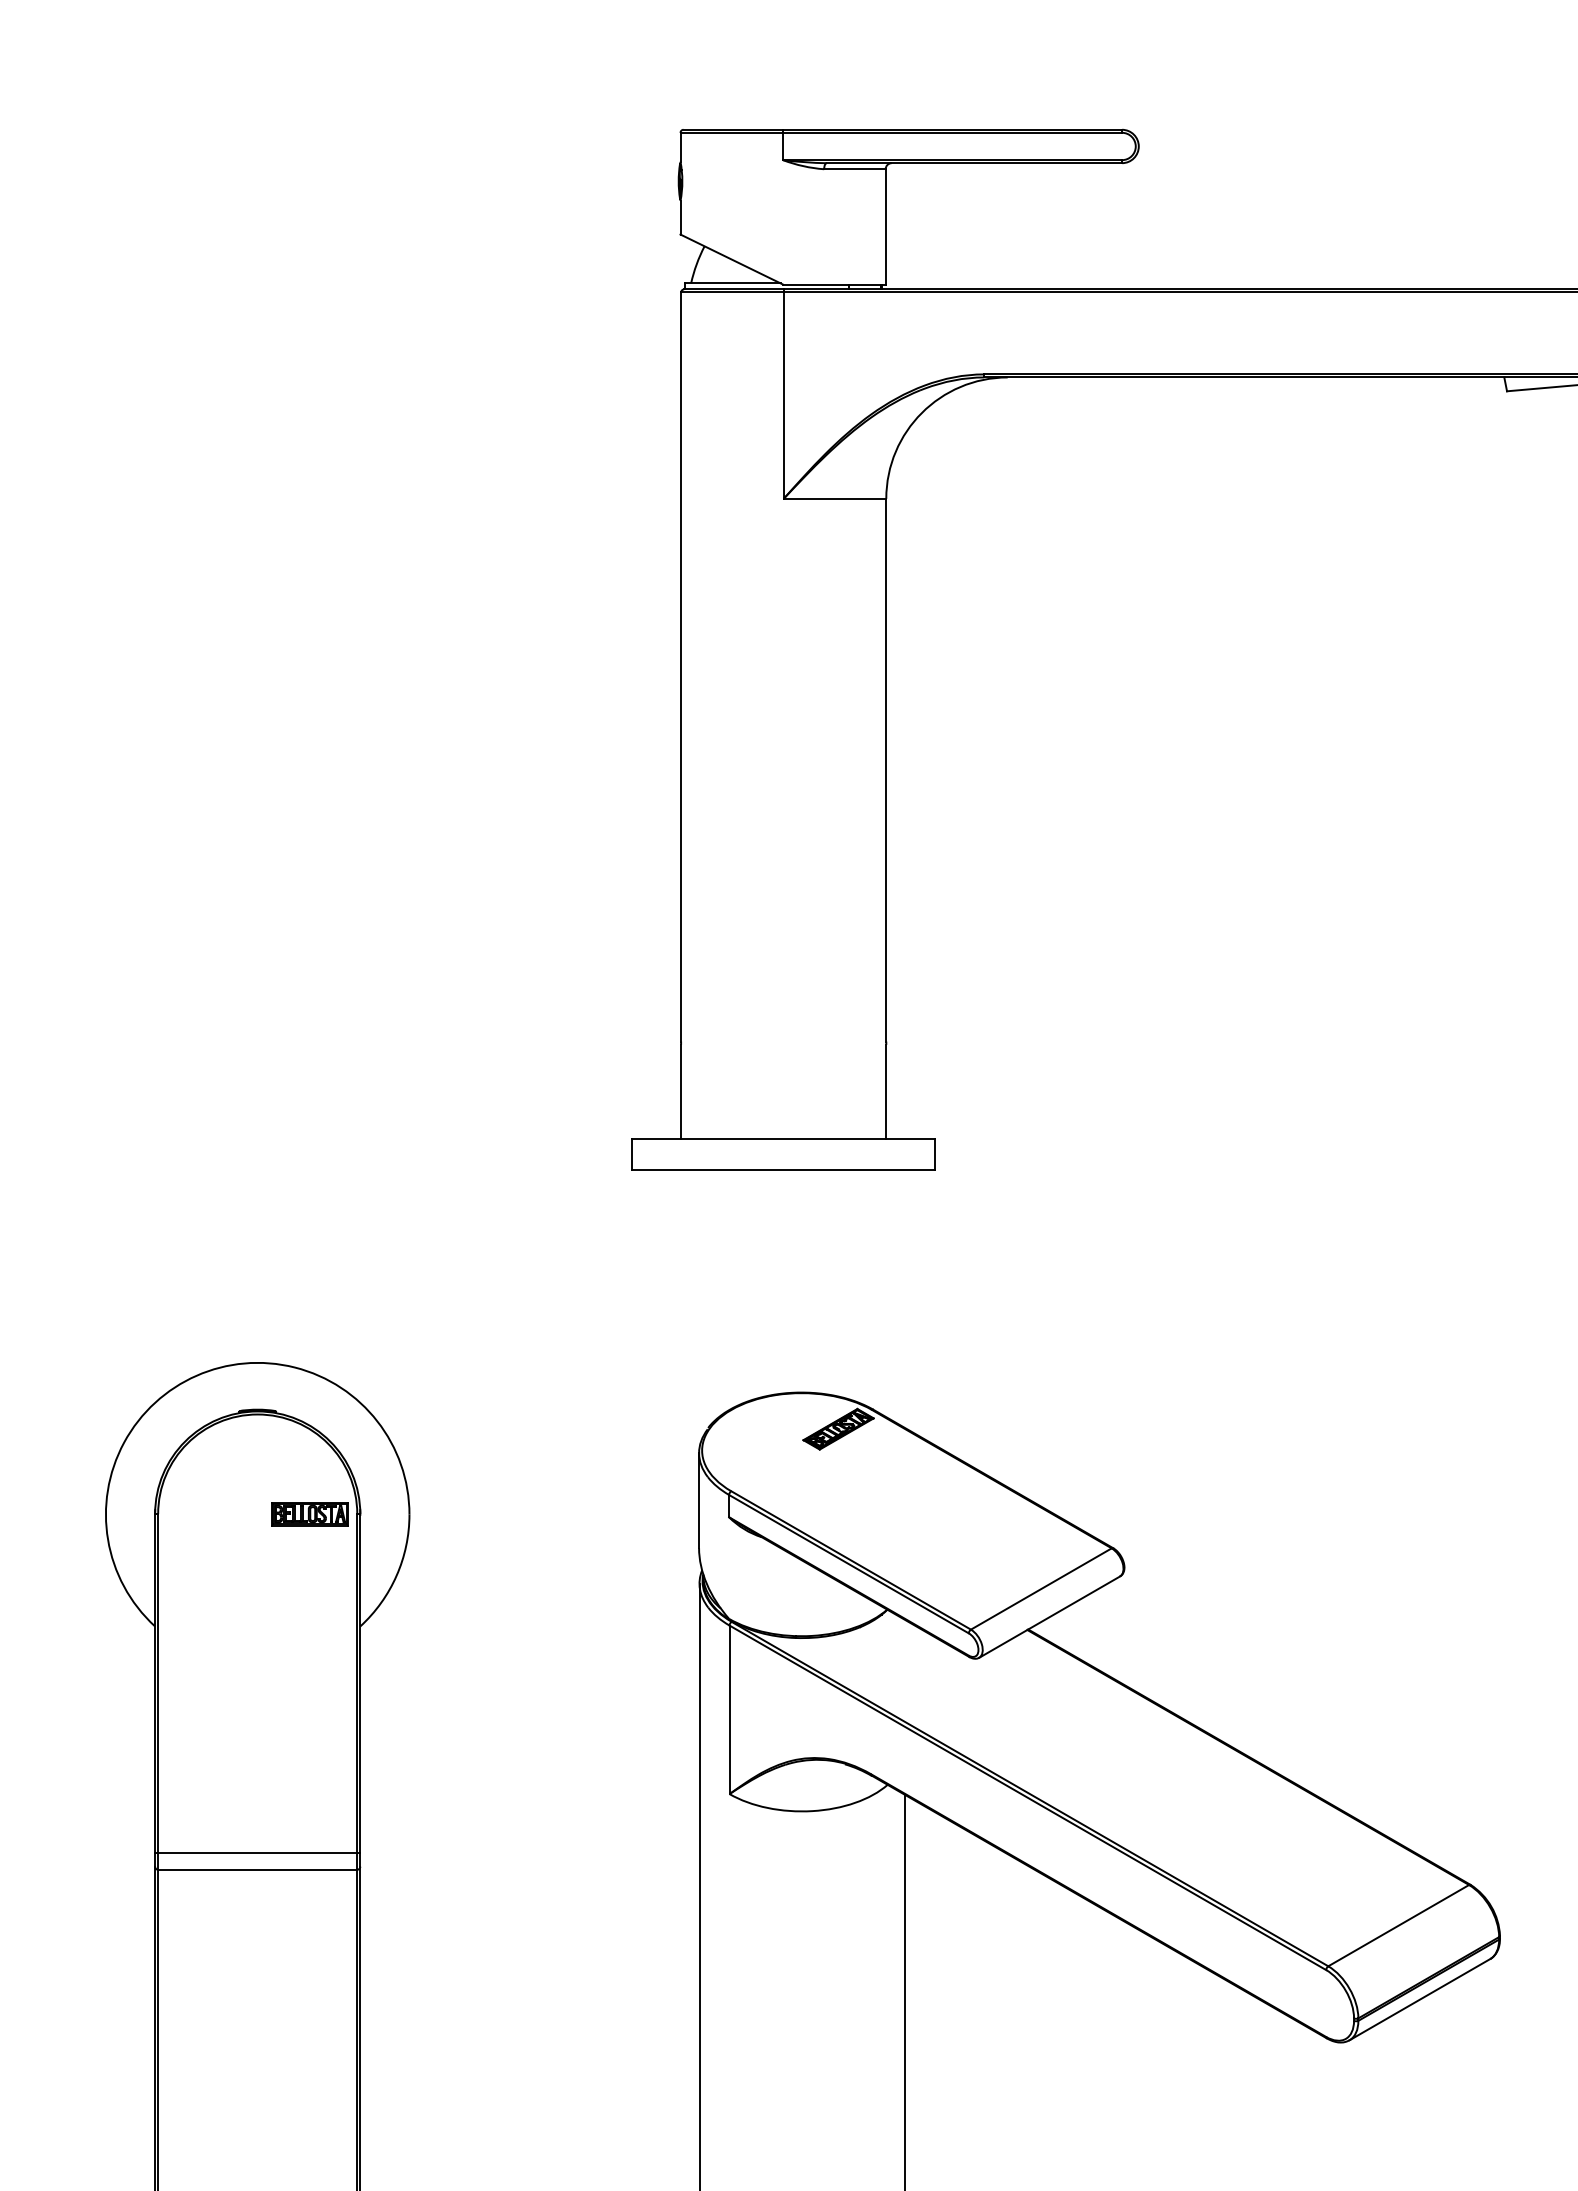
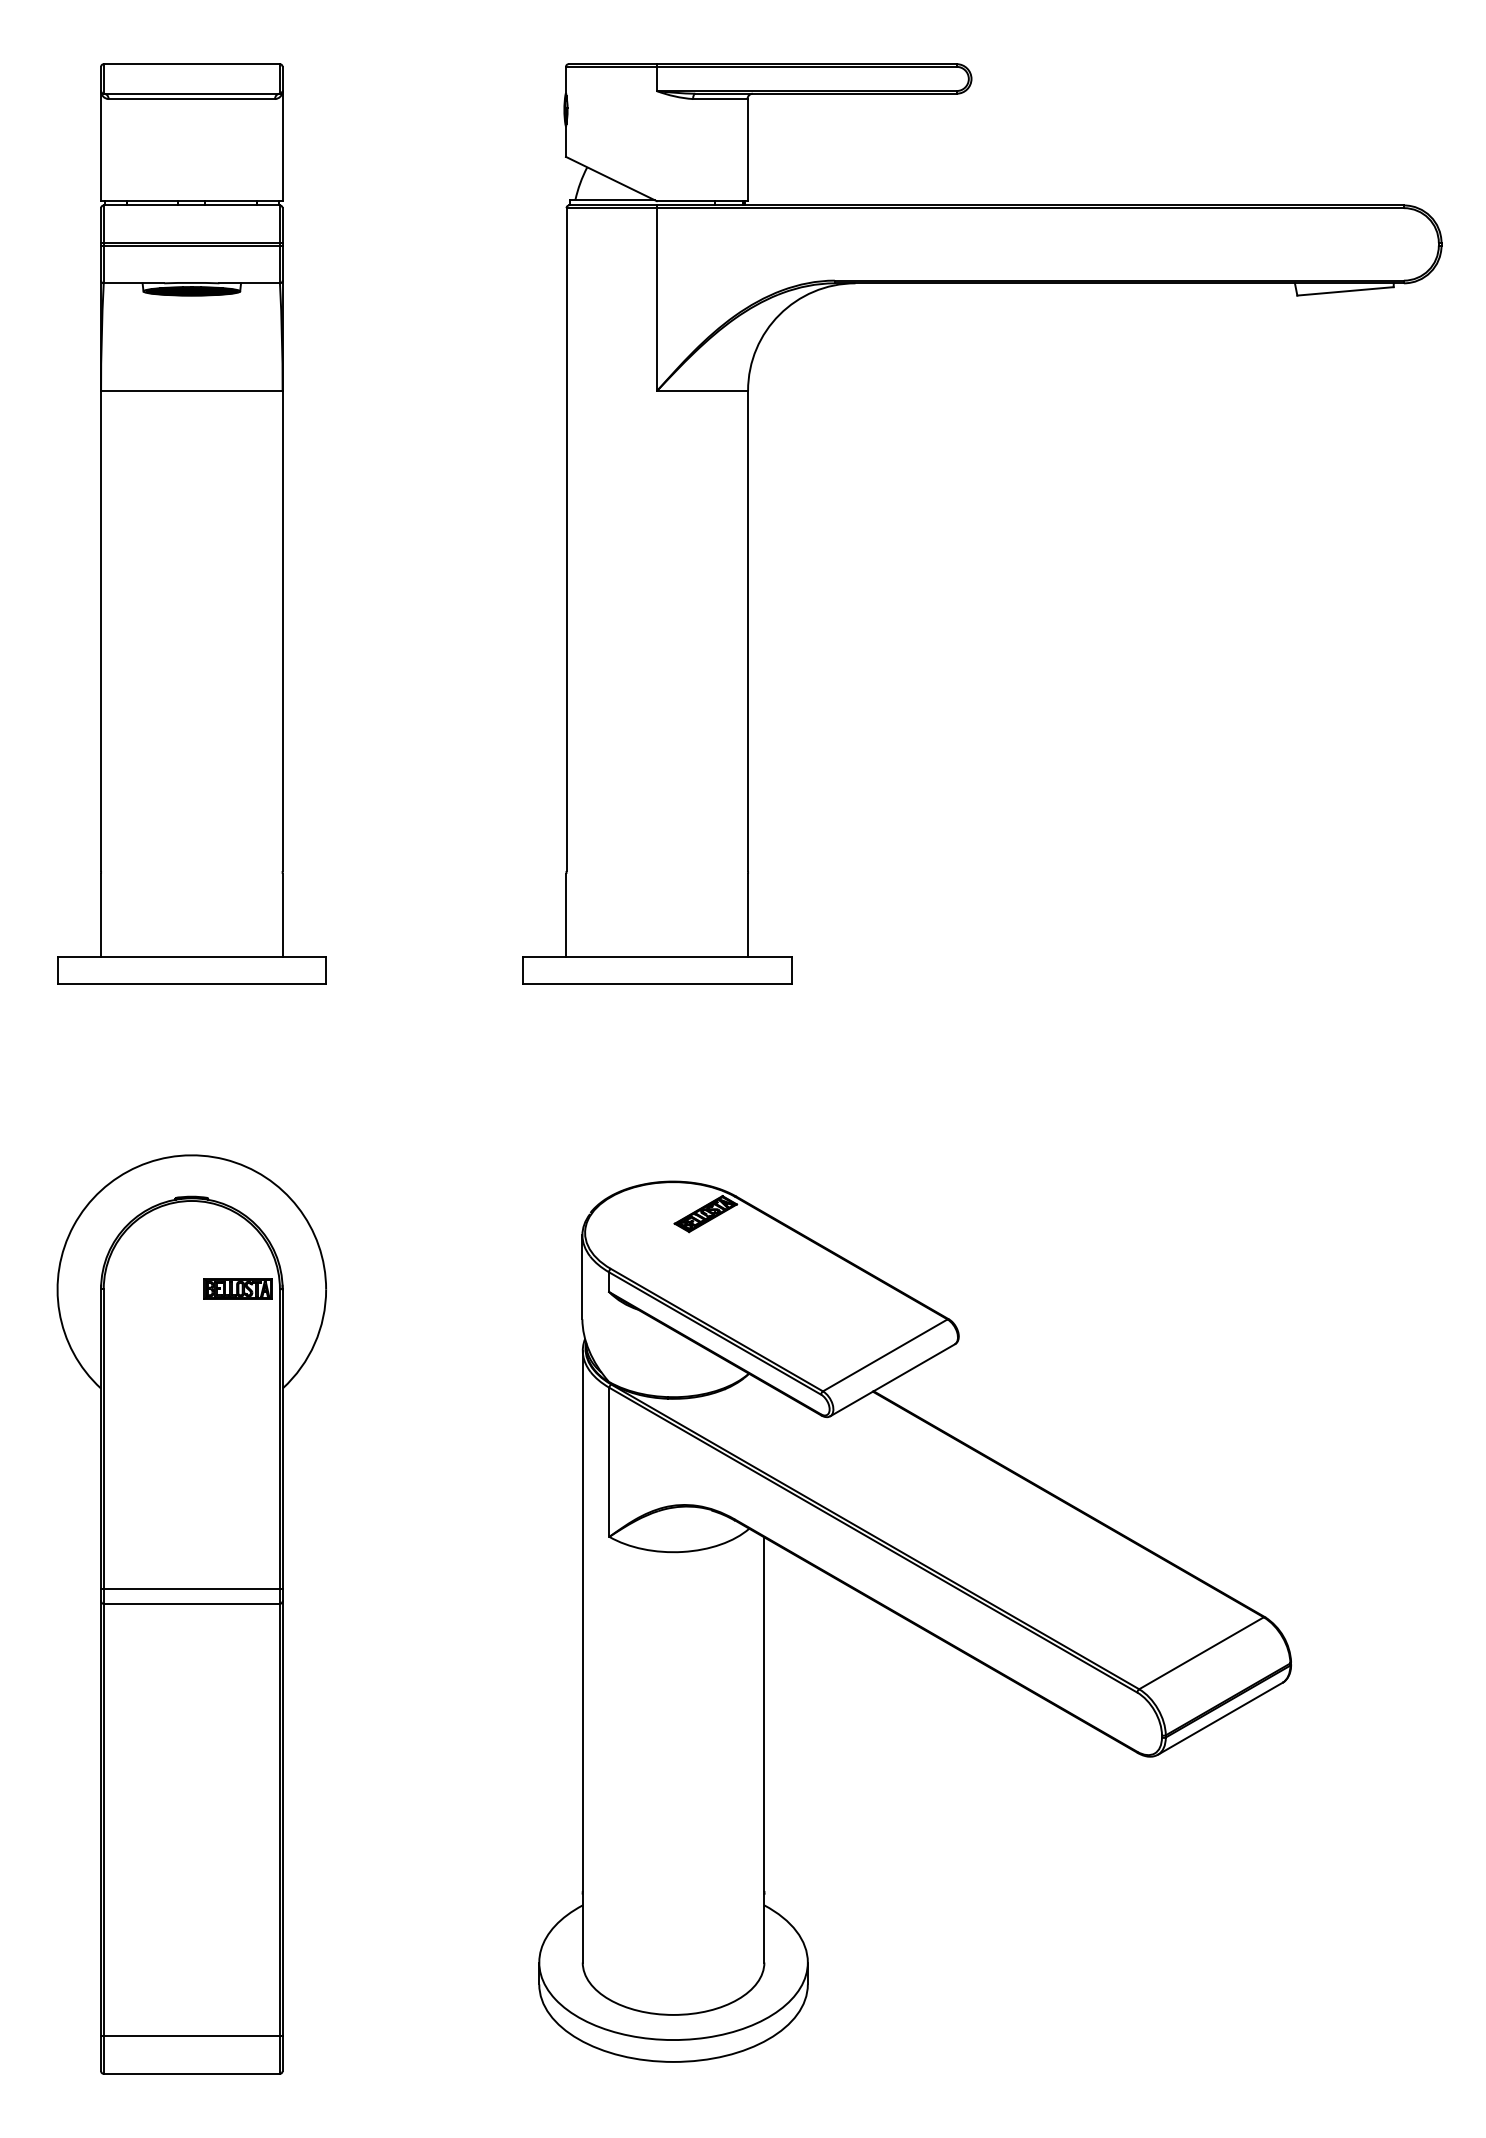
part: (257, 648) -> (191, 523), added

